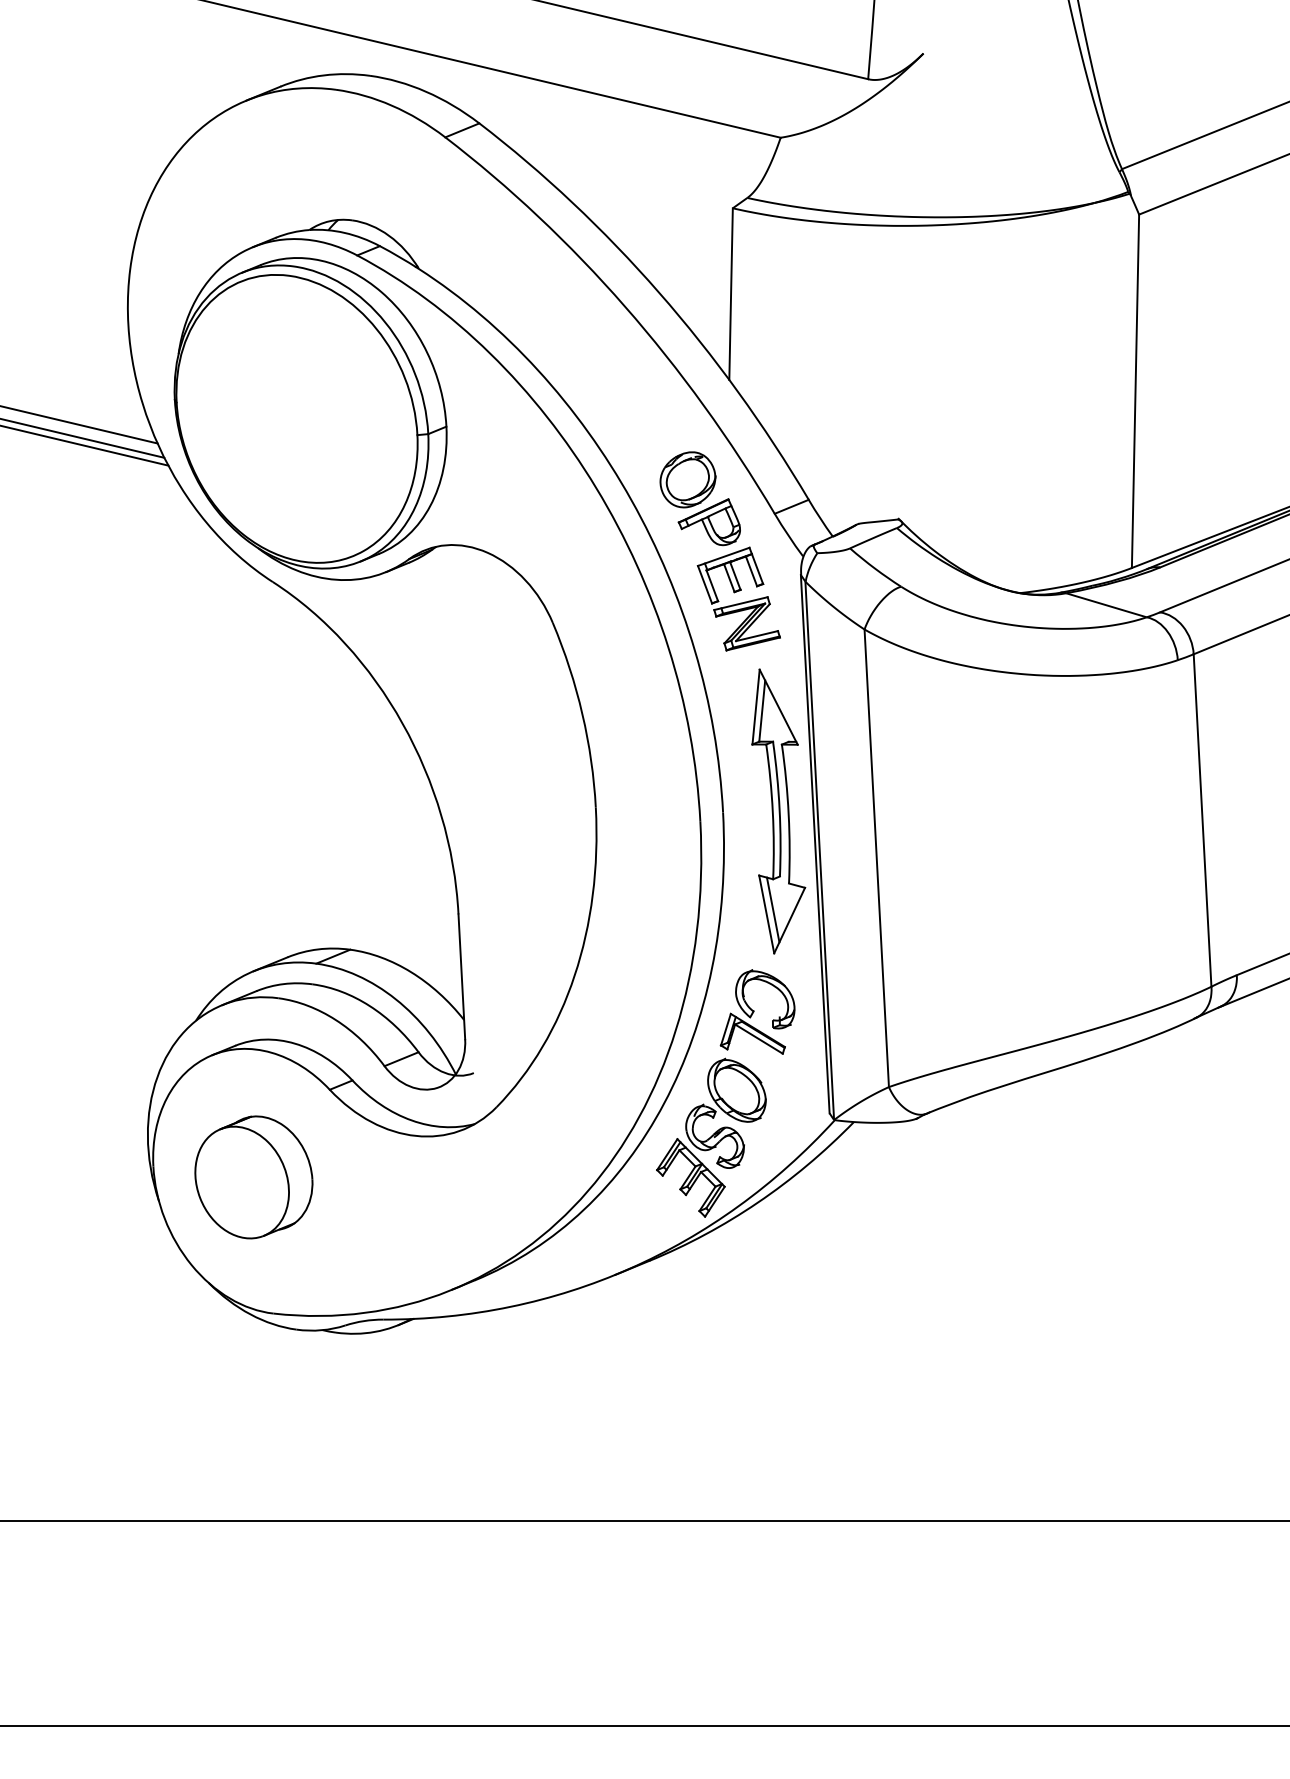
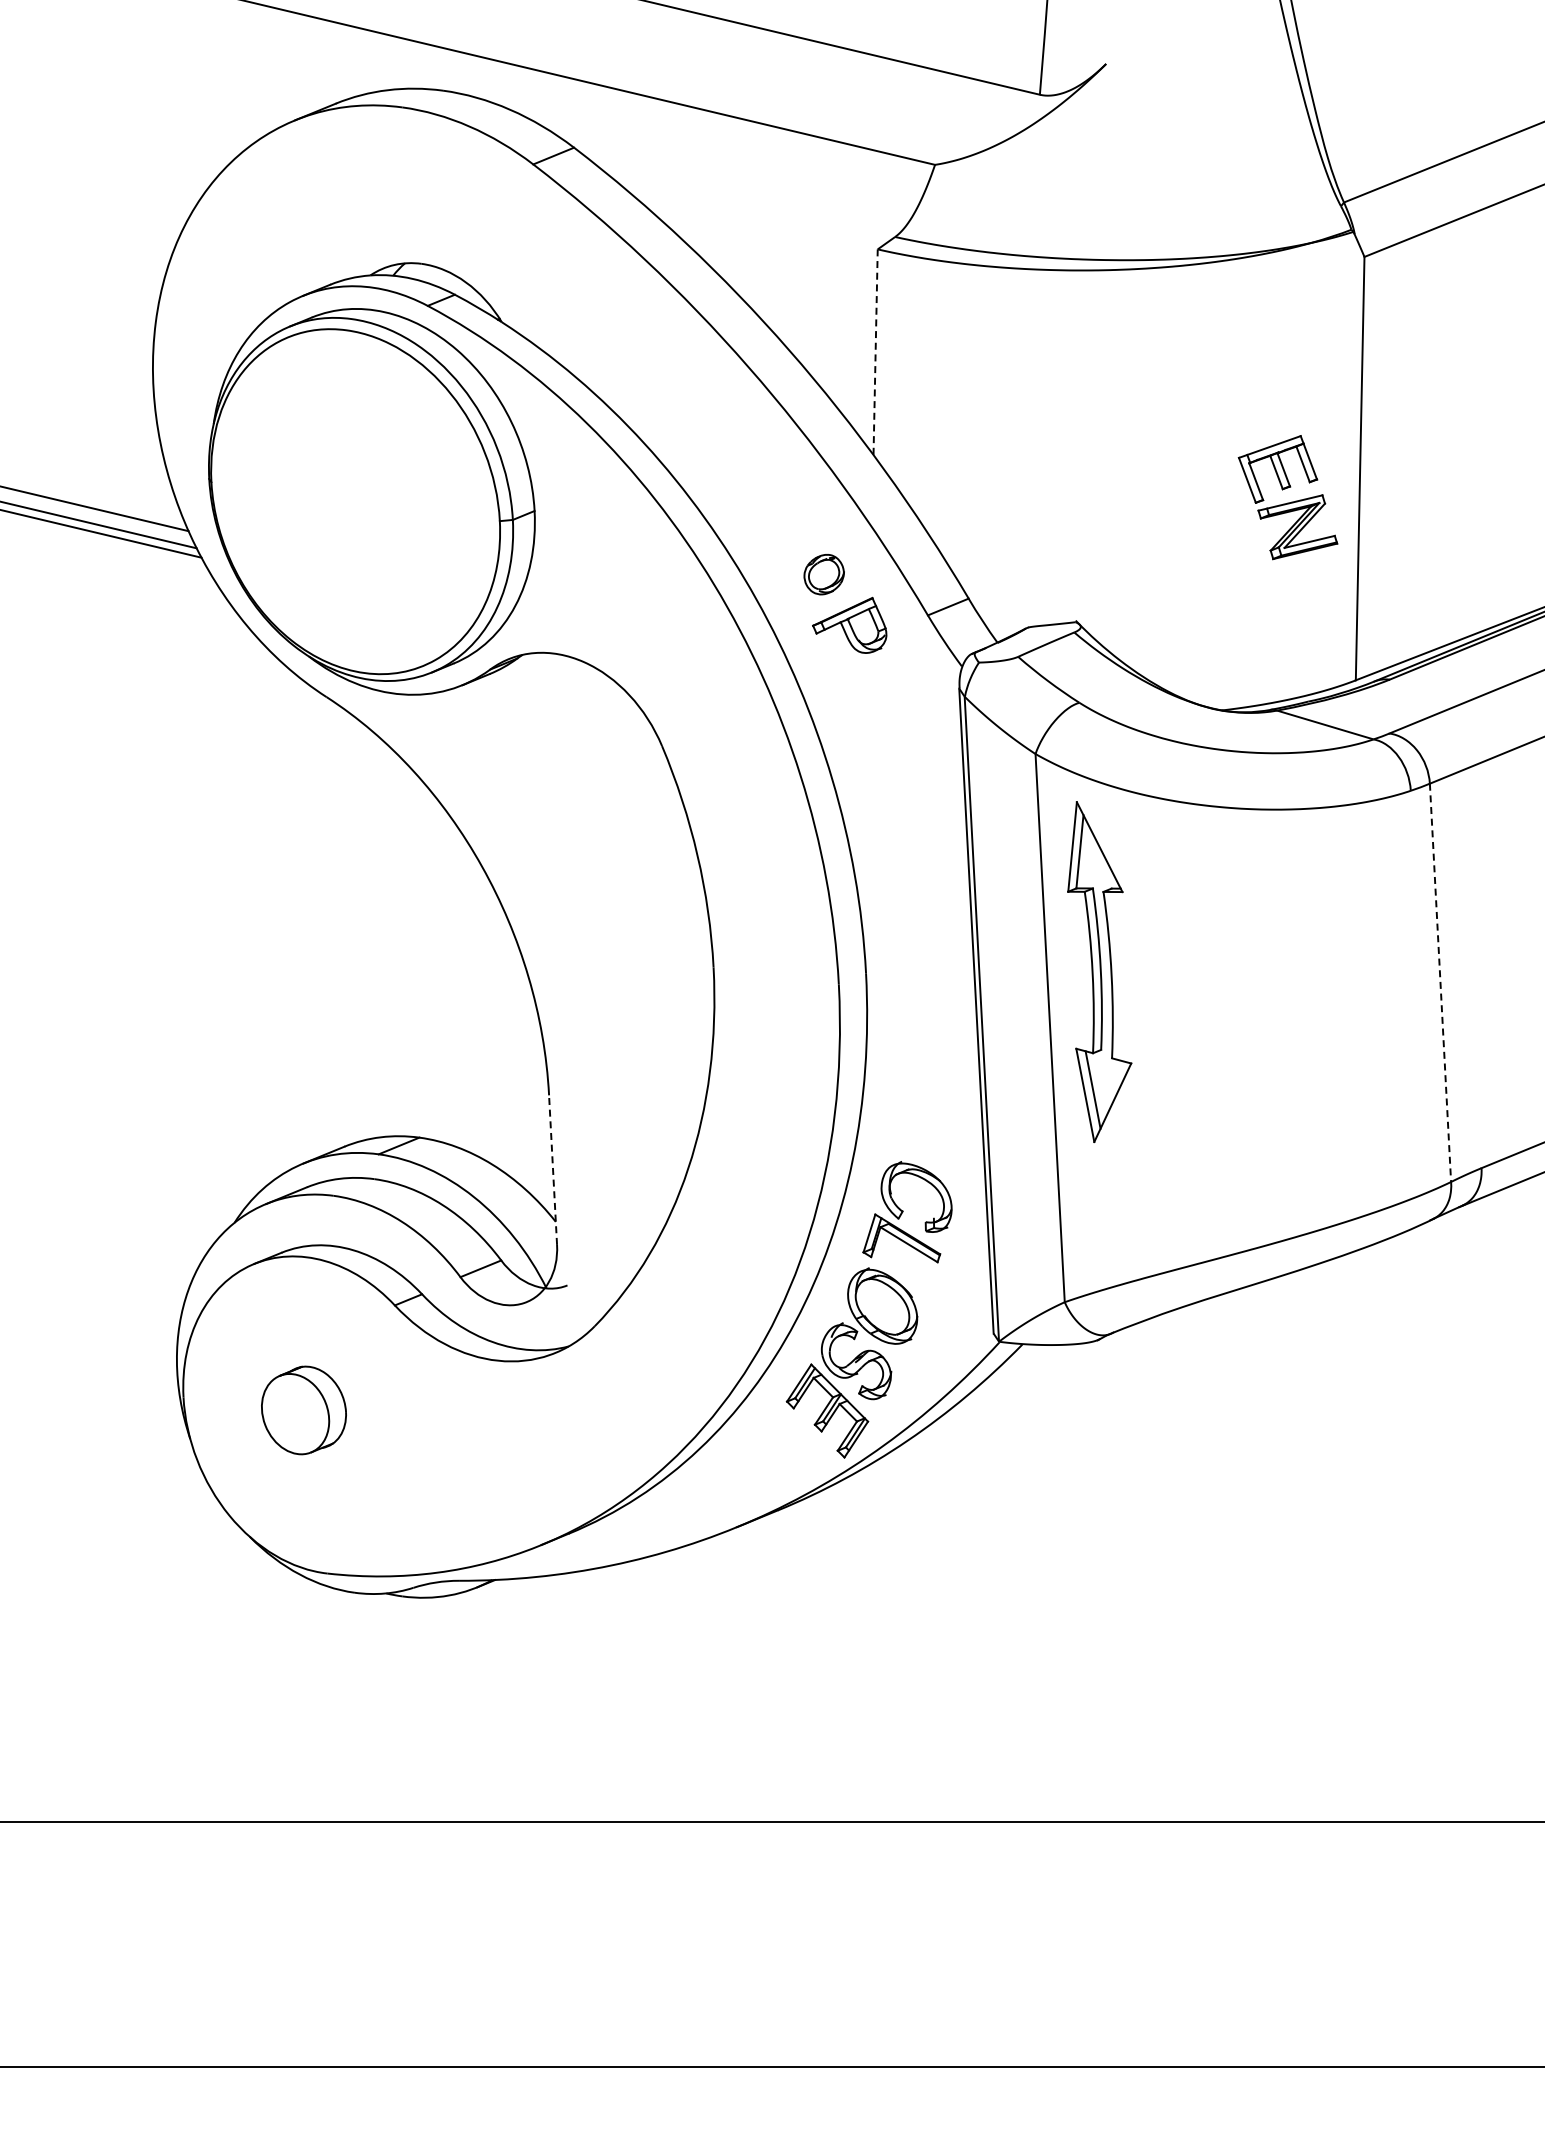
line: (730, 294) -> (875, 352), solid -> dashed
part: (688, 479) -> (824, 574), size x0.6
part: (738, 599) -> (1287, 497), moved
part: (778, 811) -> (1099, 971), moved
line: (1202, 821) -> (1440, 983), solid -> dashed
line: (462, 977) -> (553, 1170), solid -> dashed
part: (253, 1177) -> (303, 1410), size x0.6

